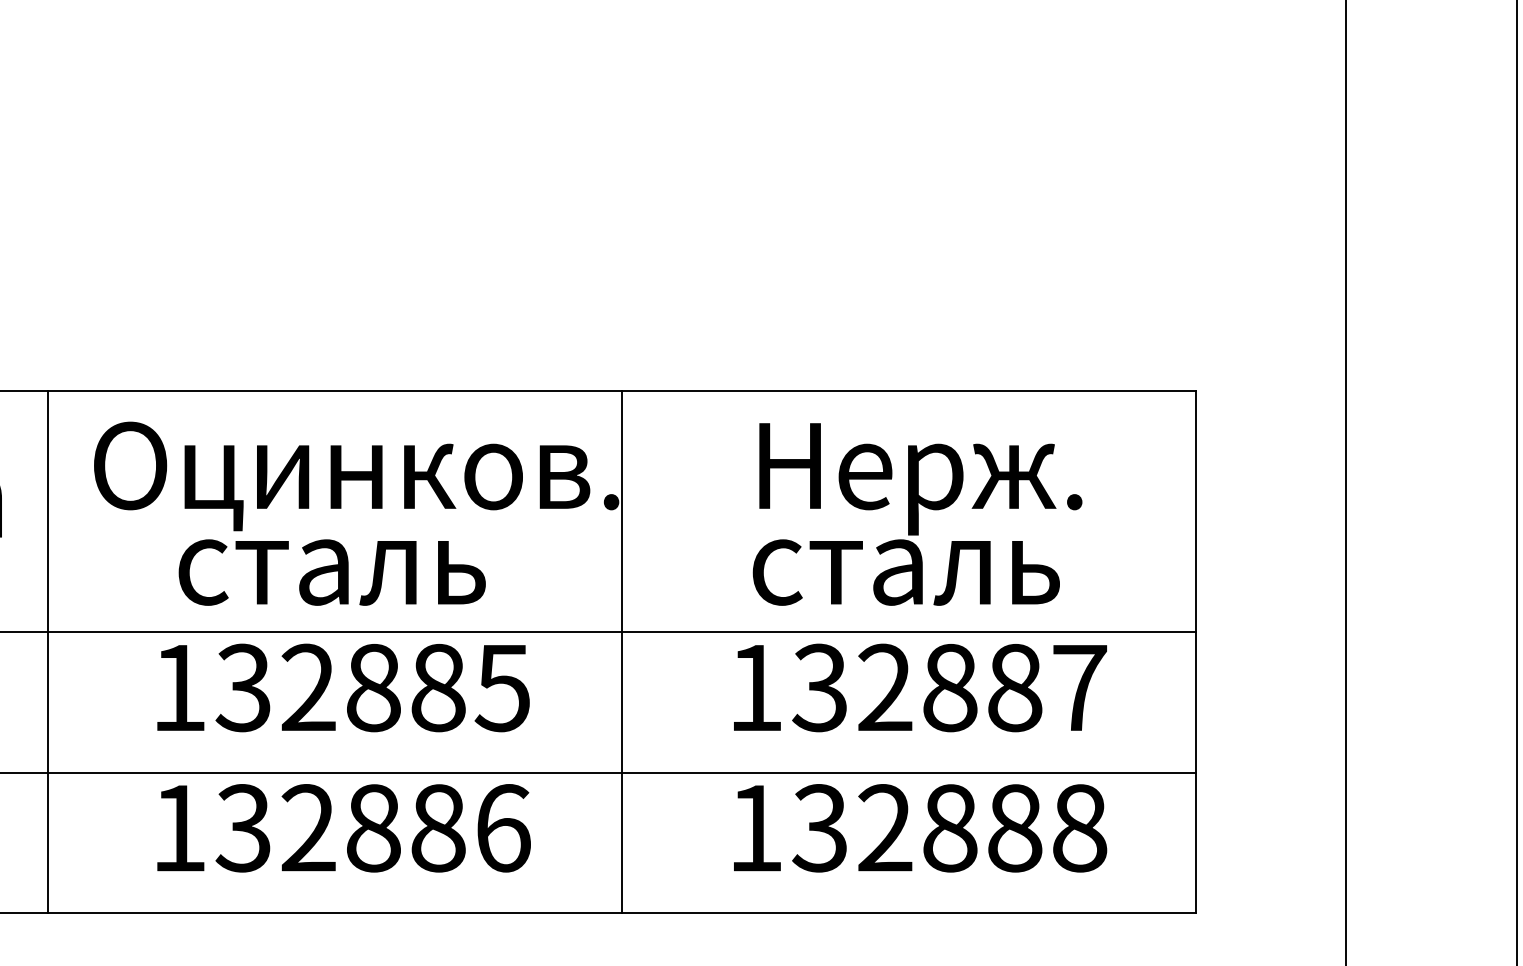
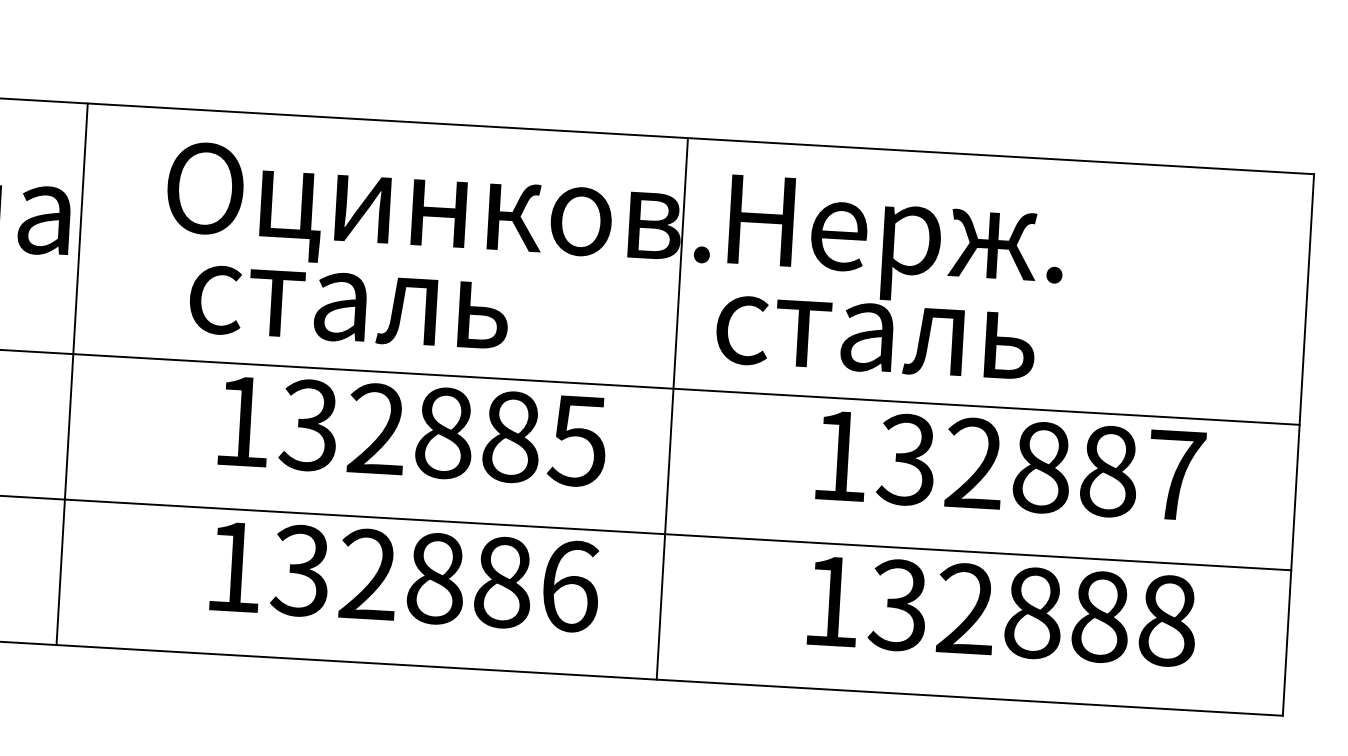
text: (917, 514) -> (890, 278), moved
text: (331, 572) -> (348, 307), moved
line: (47, 651) -> (72, 373), moved
line: (621, 651) -> (672, 408), moved

